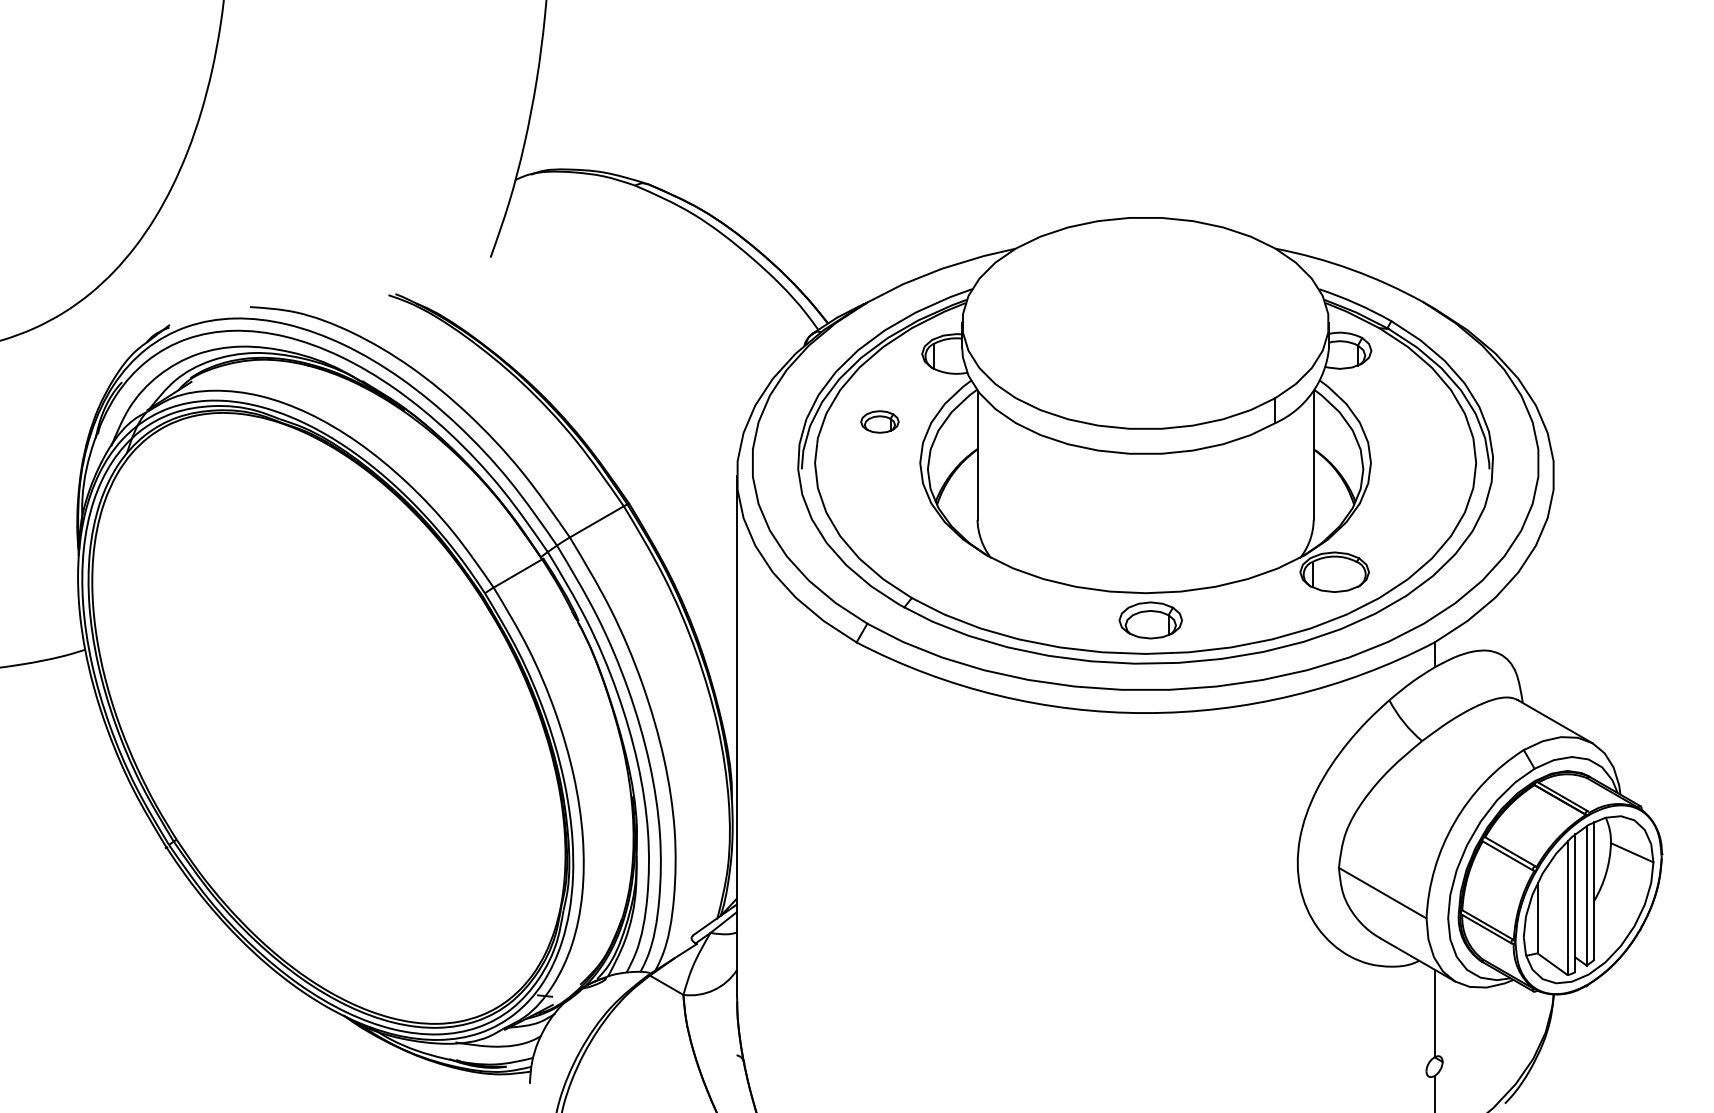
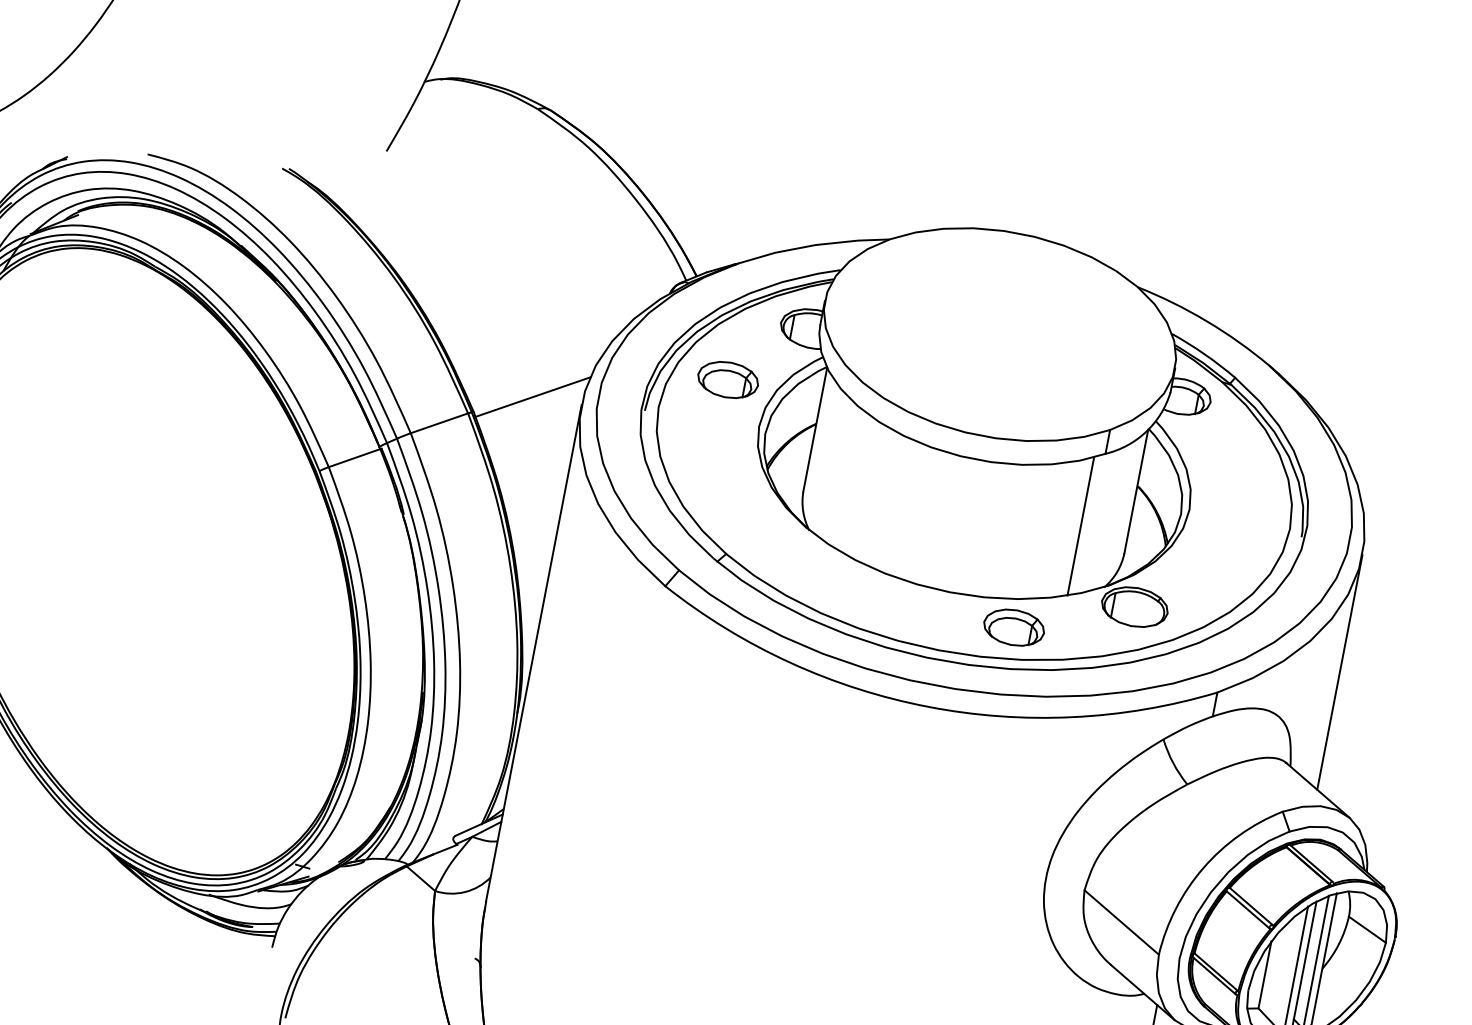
part: (879, 421) -> (727, 379), size x1.67
line: (685, 477) -> (532, 397), added
line: (1264, 500) -> (1081, 525), added
line: (1554, 598) -> (1339, 672), added
part: (1150, 620) -> (1013, 627), moved

